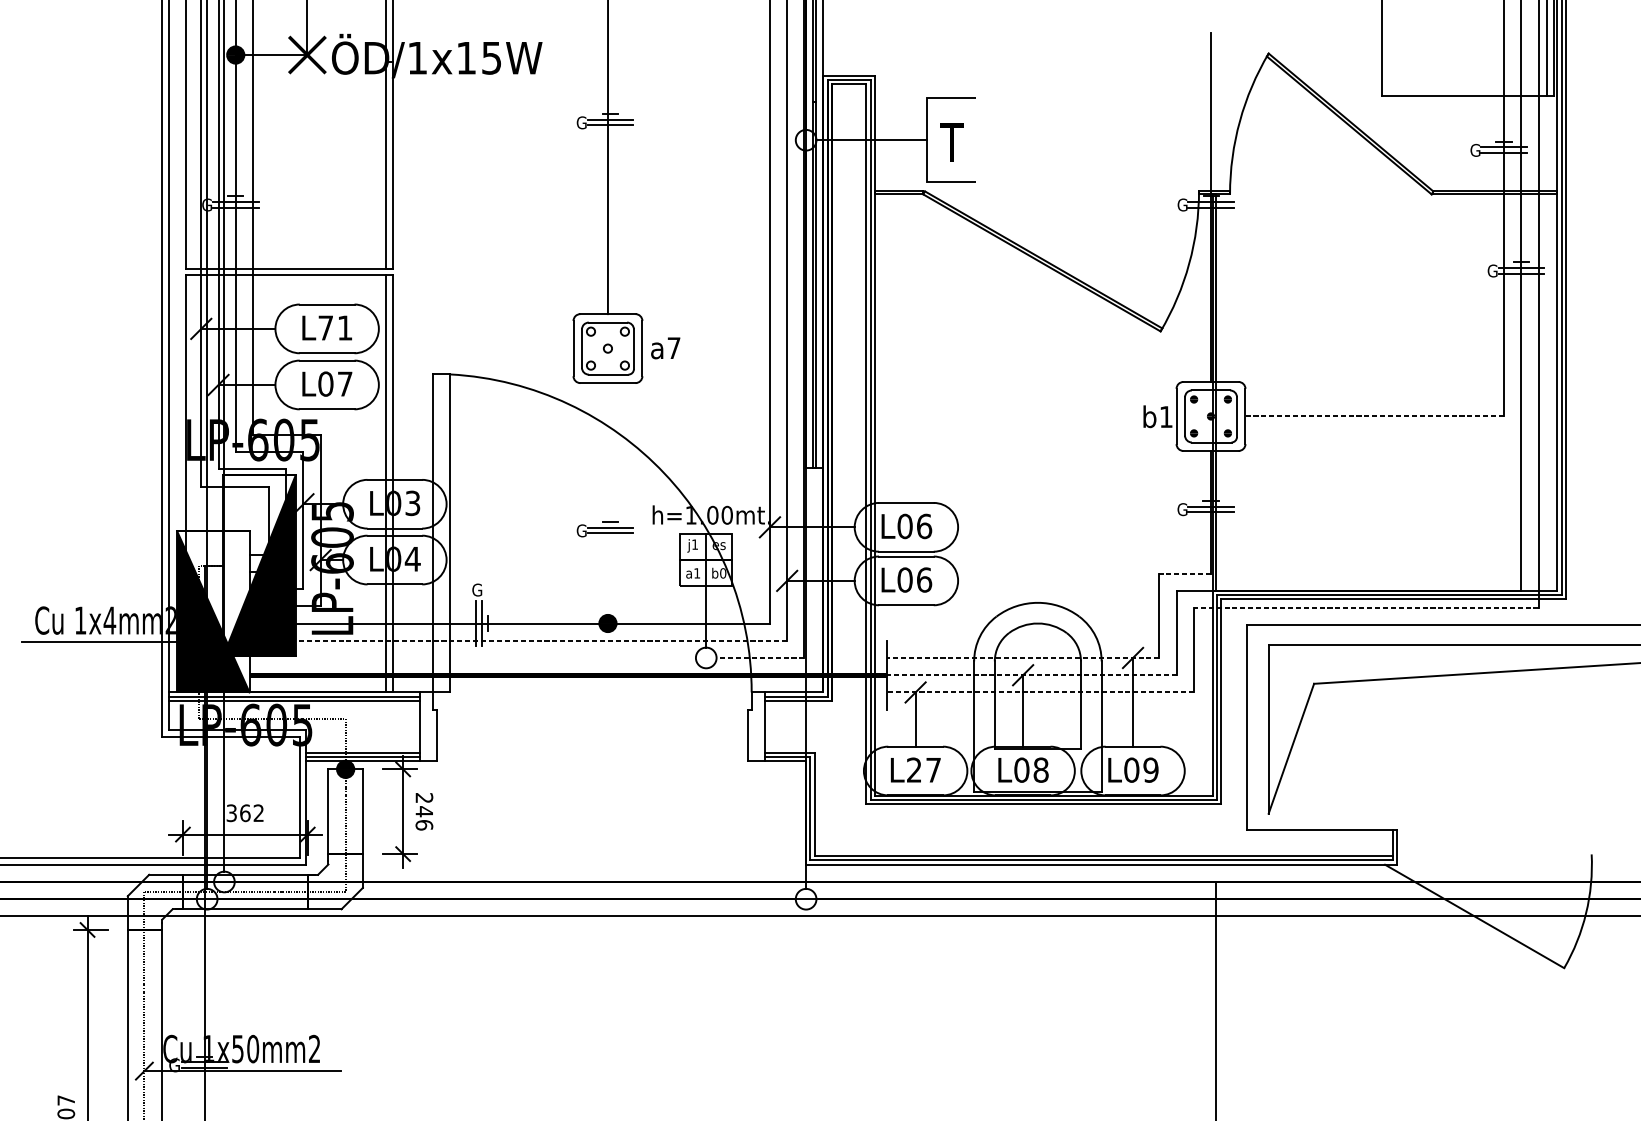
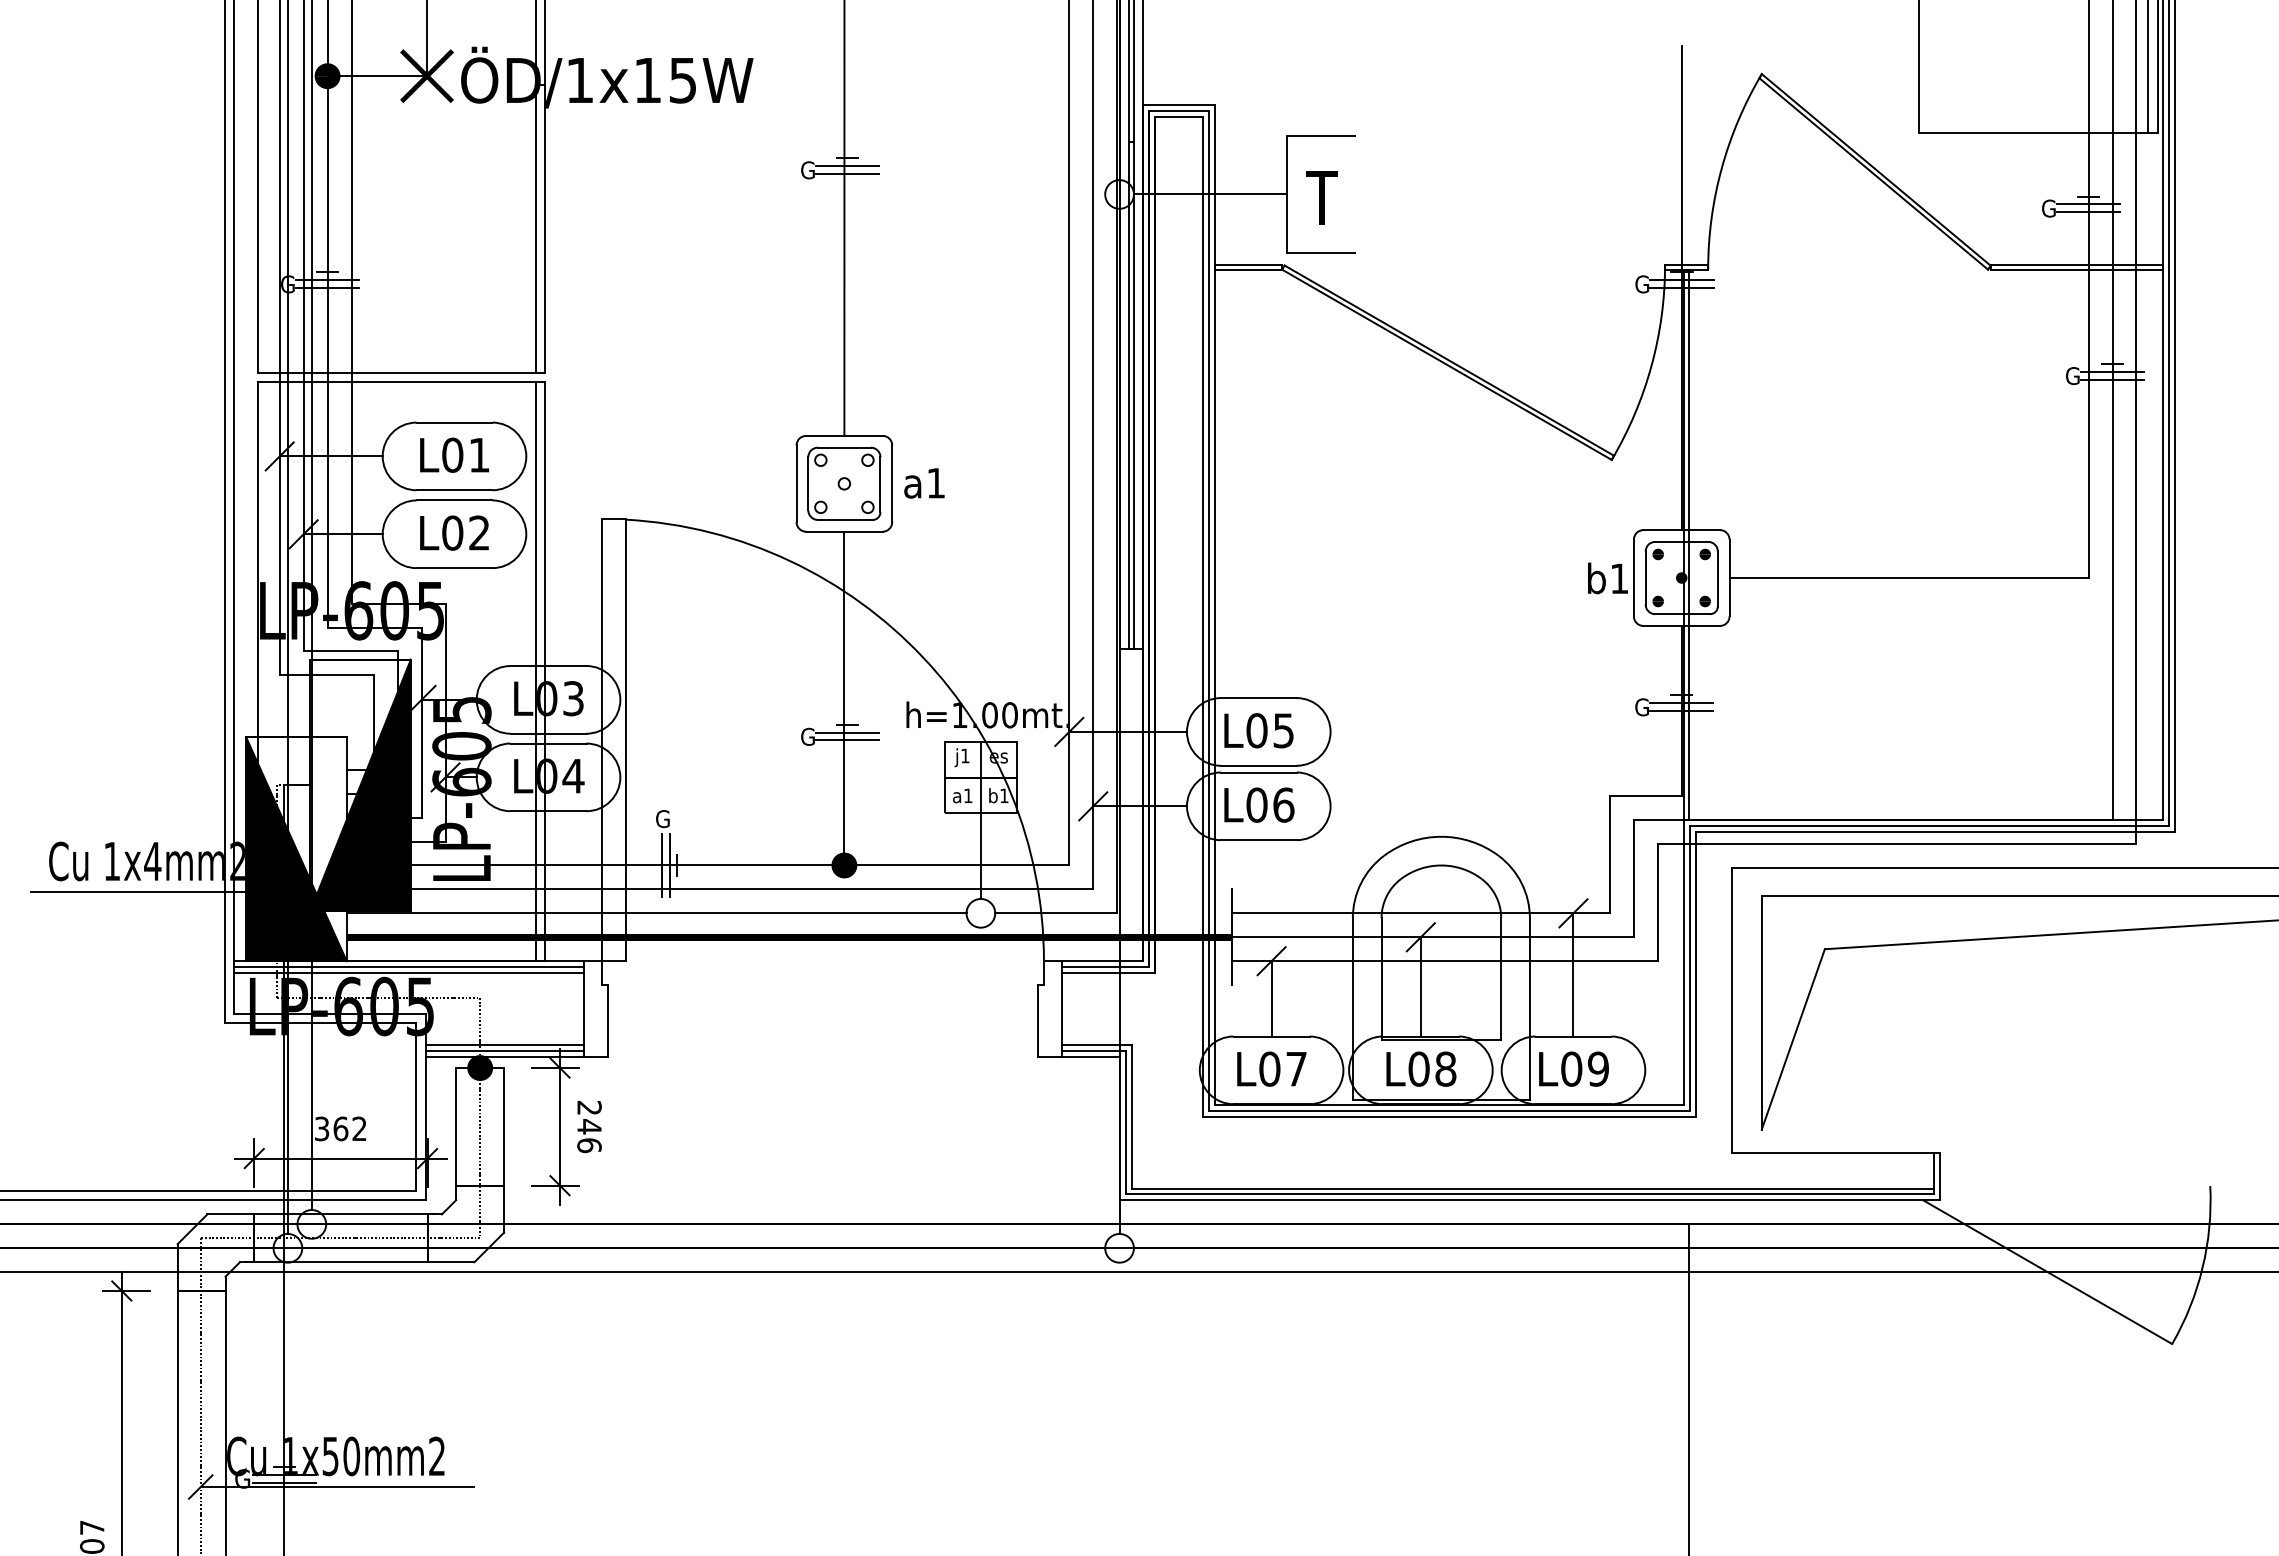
text: (325, 327) -> (452, 454), L71 -> L01
text: (673, 348) -> (935, 483), a7 -> a1
text: (345, 383) -> (479, 532), L07 -> L02
line: (1375, 416) -> (1909, 577), dashed -> solid
line: (608, 503) -> (844, 698), added
text: (924, 526) -> (1283, 730), L06 -> L05
text: (723, 573) -> (1004, 795), b0 -> b1
line: (1184, 573) -> (1645, 796), dashed -> solid
line: (1365, 607) -> (1896, 843), dashed -> solid
line: (518, 640) -> (719, 889), dashed -> solid
line: (472, 658) -> (656, 913), added
line: (760, 658) -> (1056, 913), dashed -> solid
line: (1022, 658) -> (1420, 913), dashed -> solid
line: (1031, 675) -> (1432, 937), dashed -> solid
line: (1040, 692) -> (1444, 961), dashed -> solid
text: (914, 769) -> (1269, 1068), L27 -> L07

